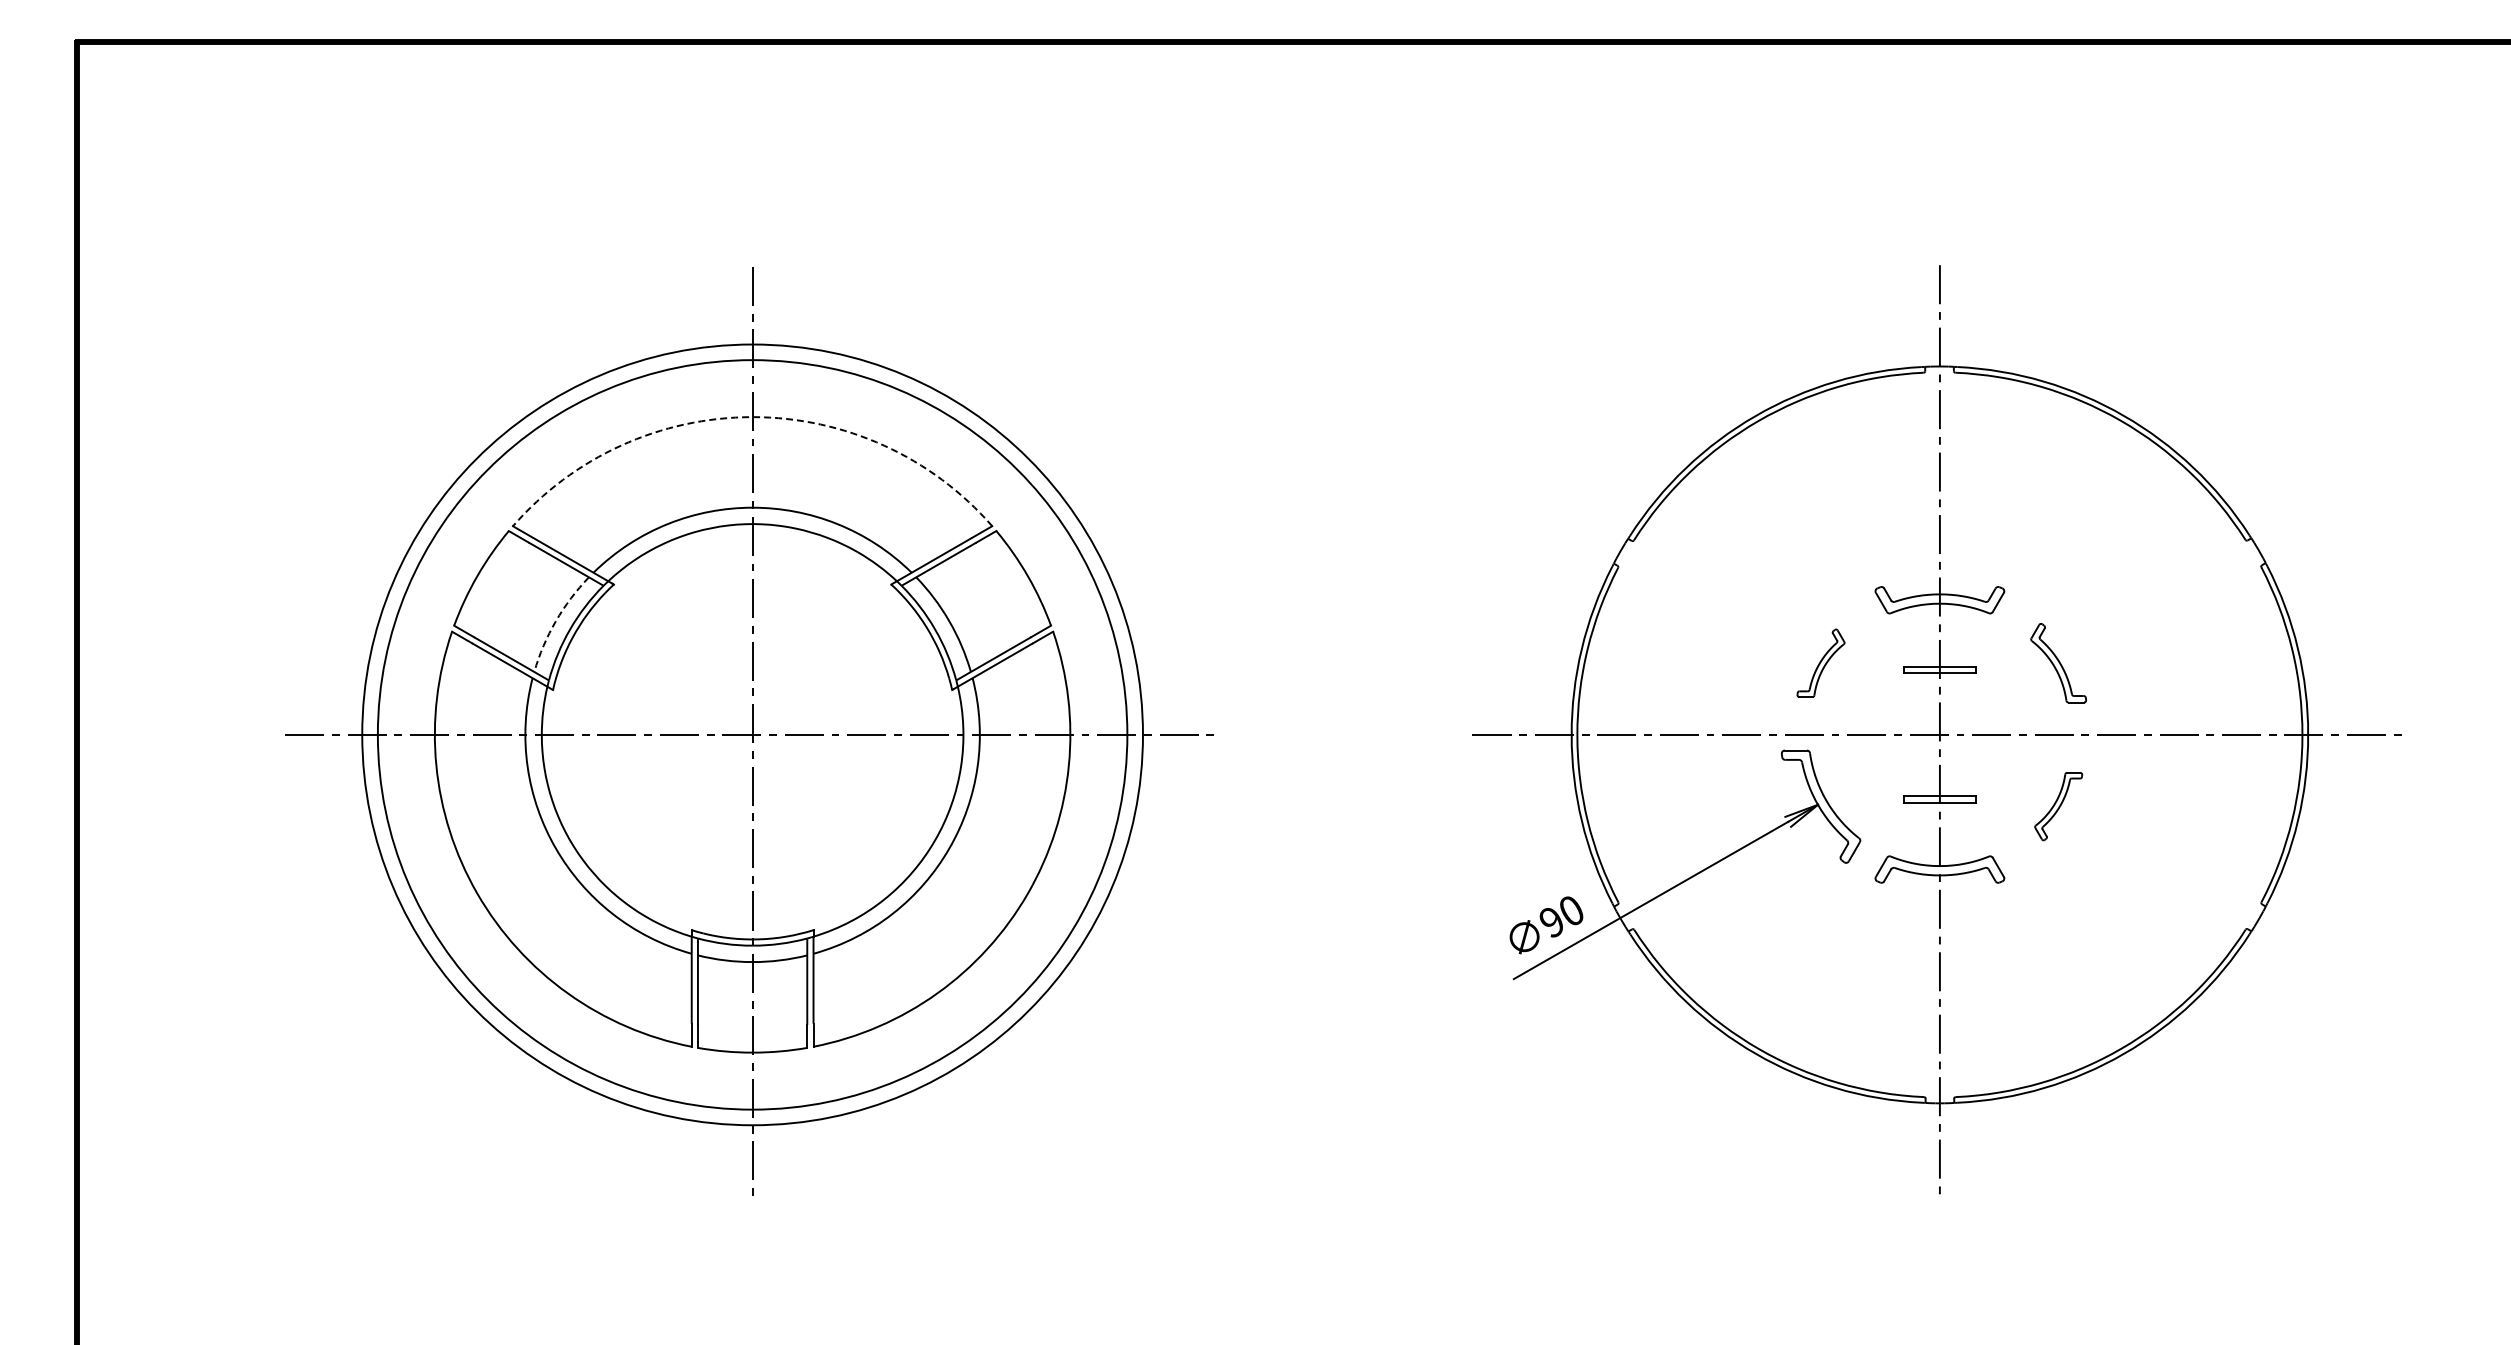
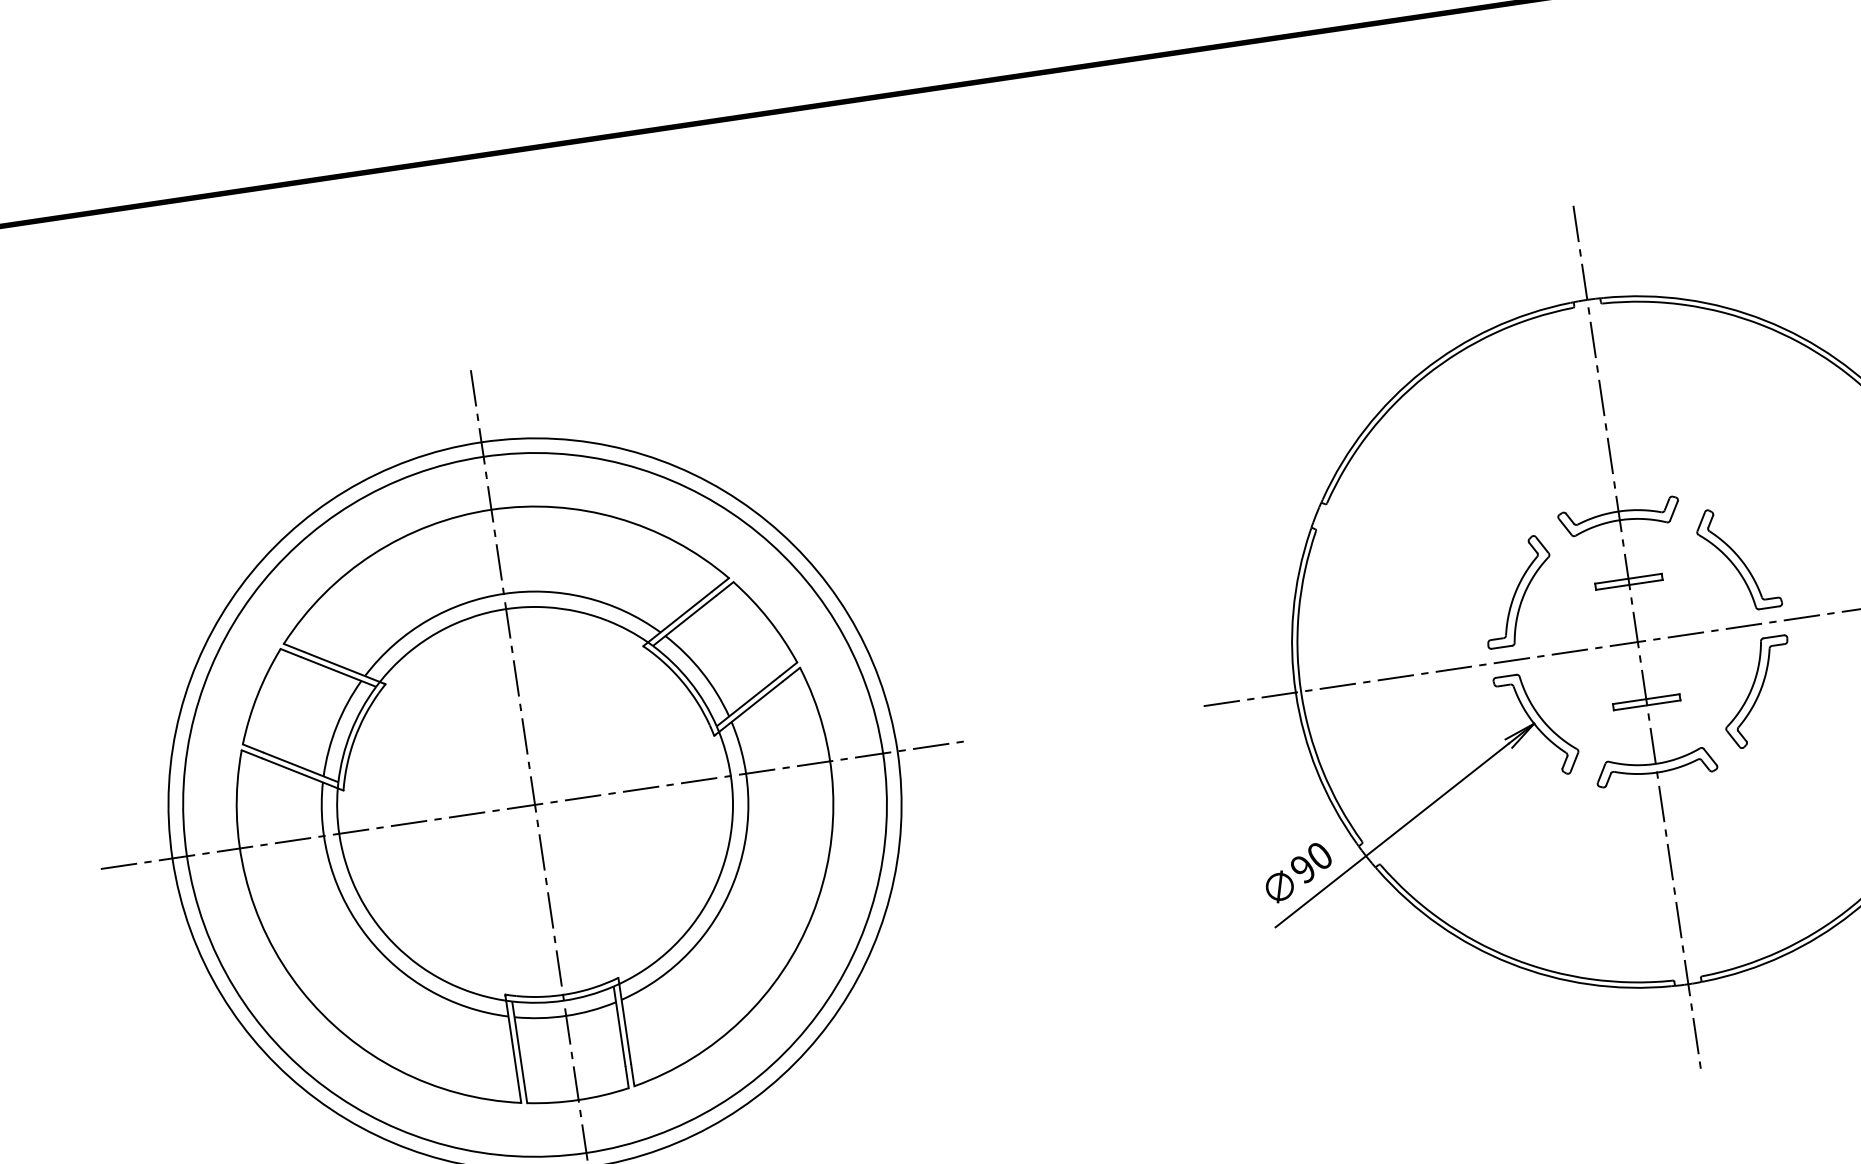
arc: (752, 417) -> (491, 510), dashed -> solid
arc: (555, 621) -> (336, 726), dashed -> solid
part: (1820, 663) -> (1517, 592), size x1.67
part: (2058, 663) -> (1738, 559), size x1.43
part: (2058, 806) -> (1757, 692), size x1.67

